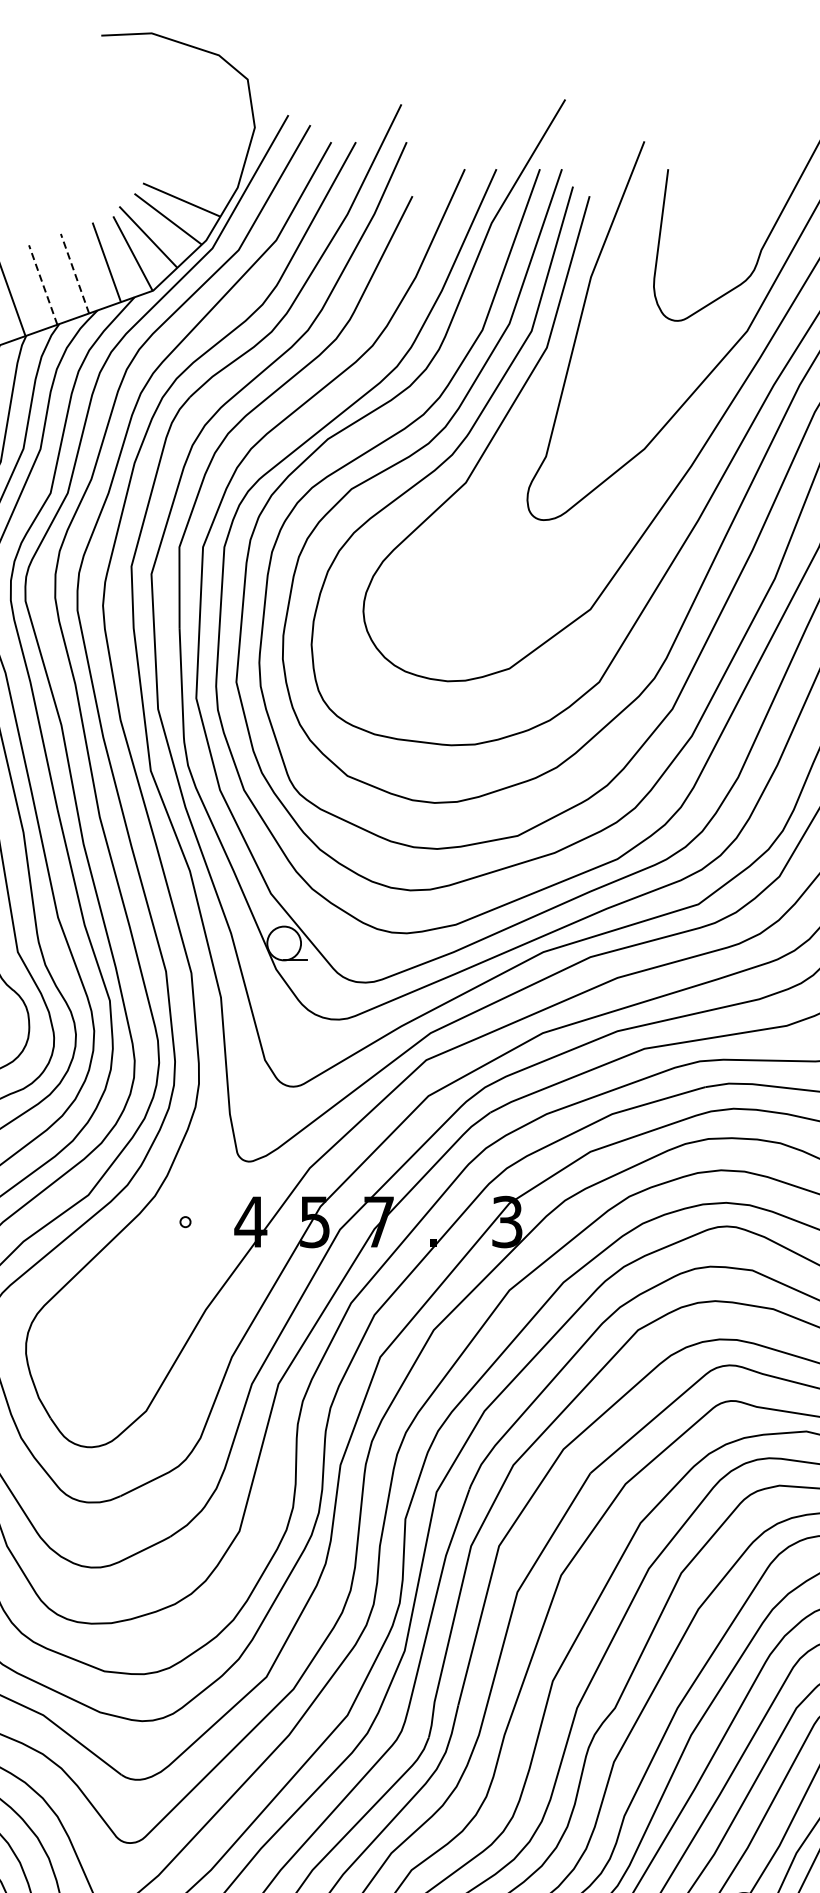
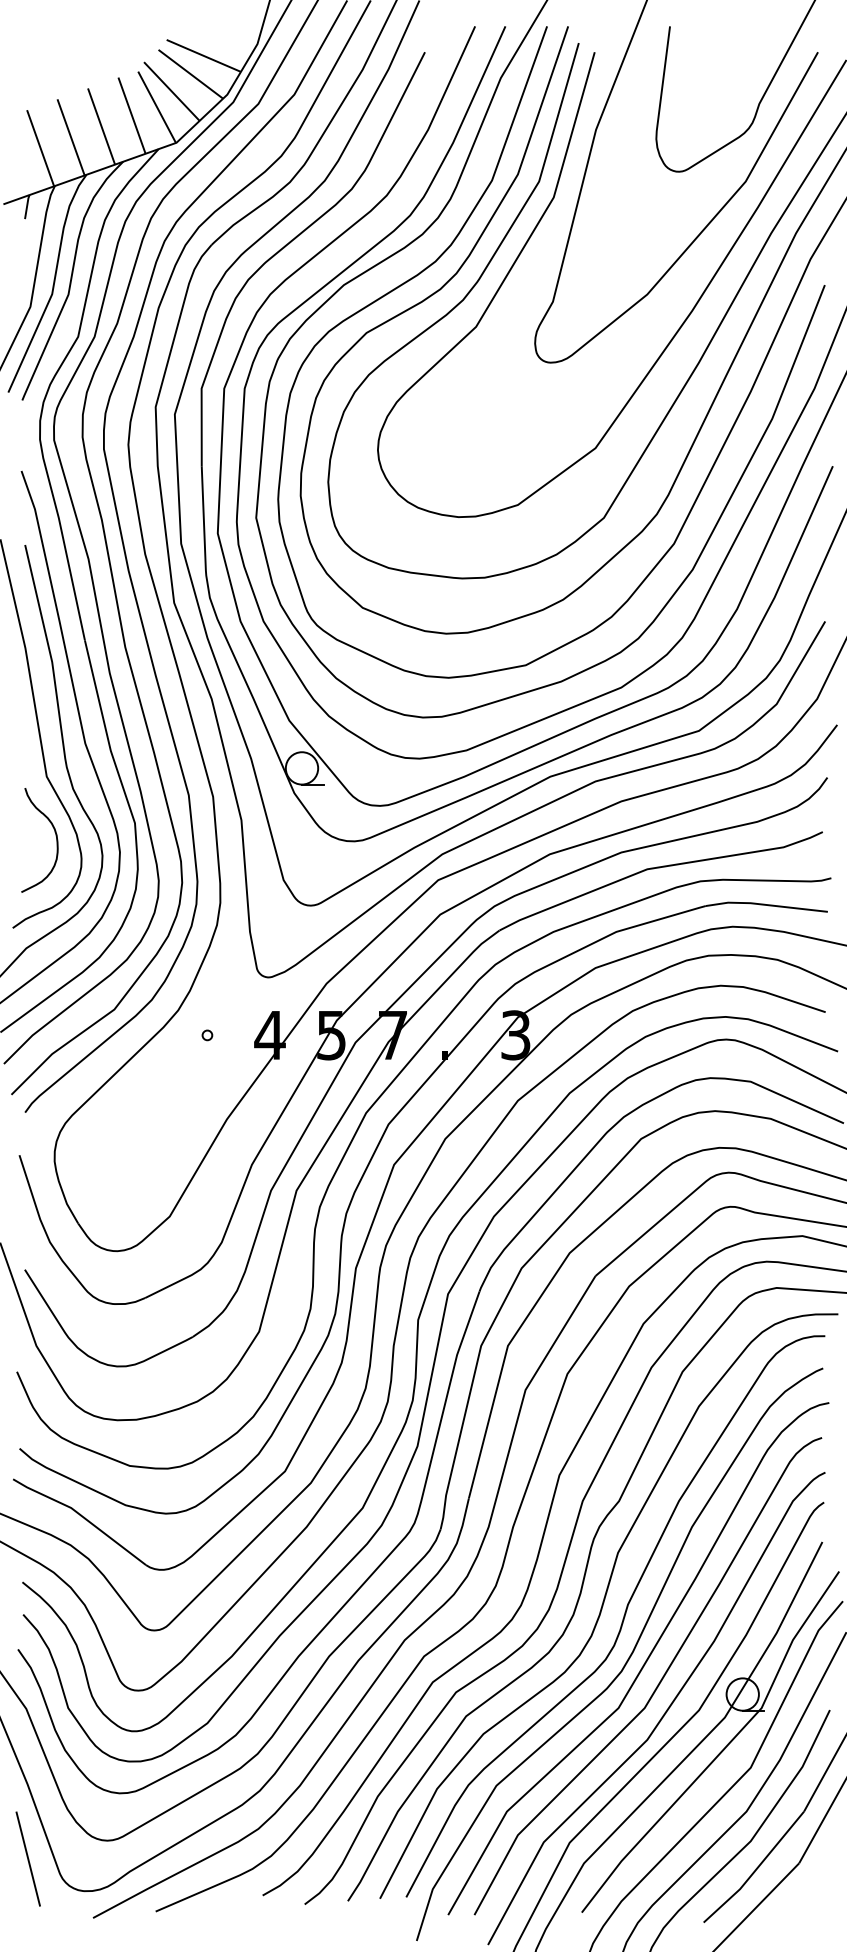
line: (74, 273) -> (101, 126), dashed -> solid
line: (42, 284) -> (70, 136), dashed -> solid

